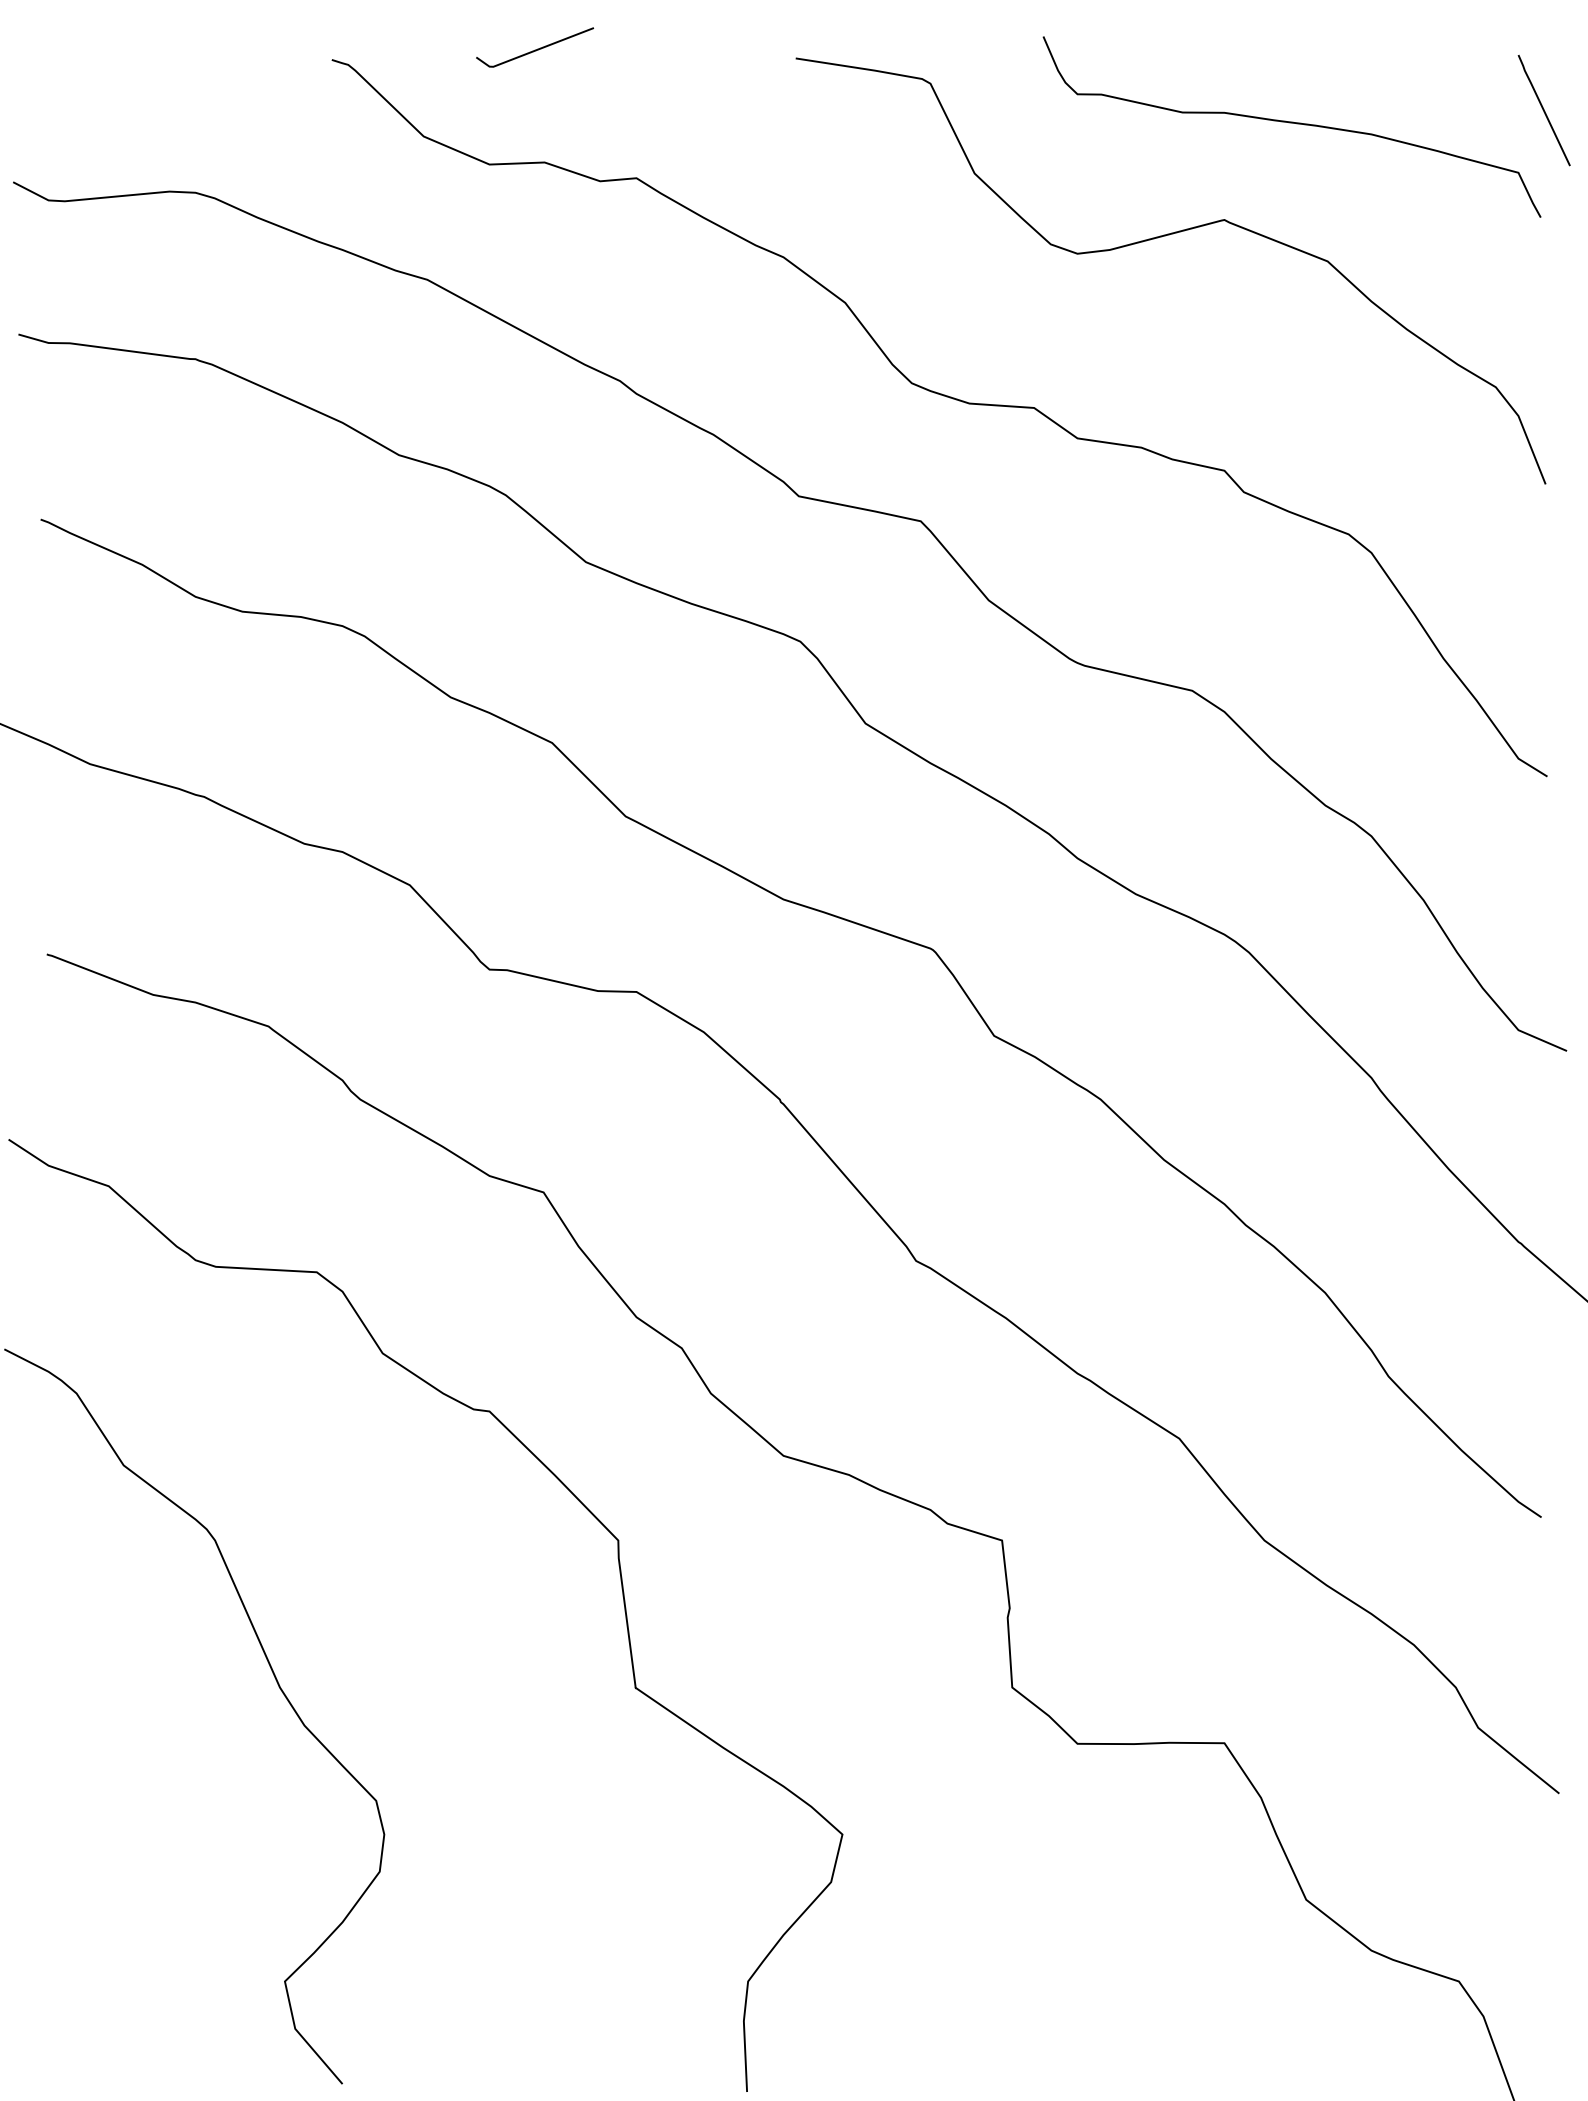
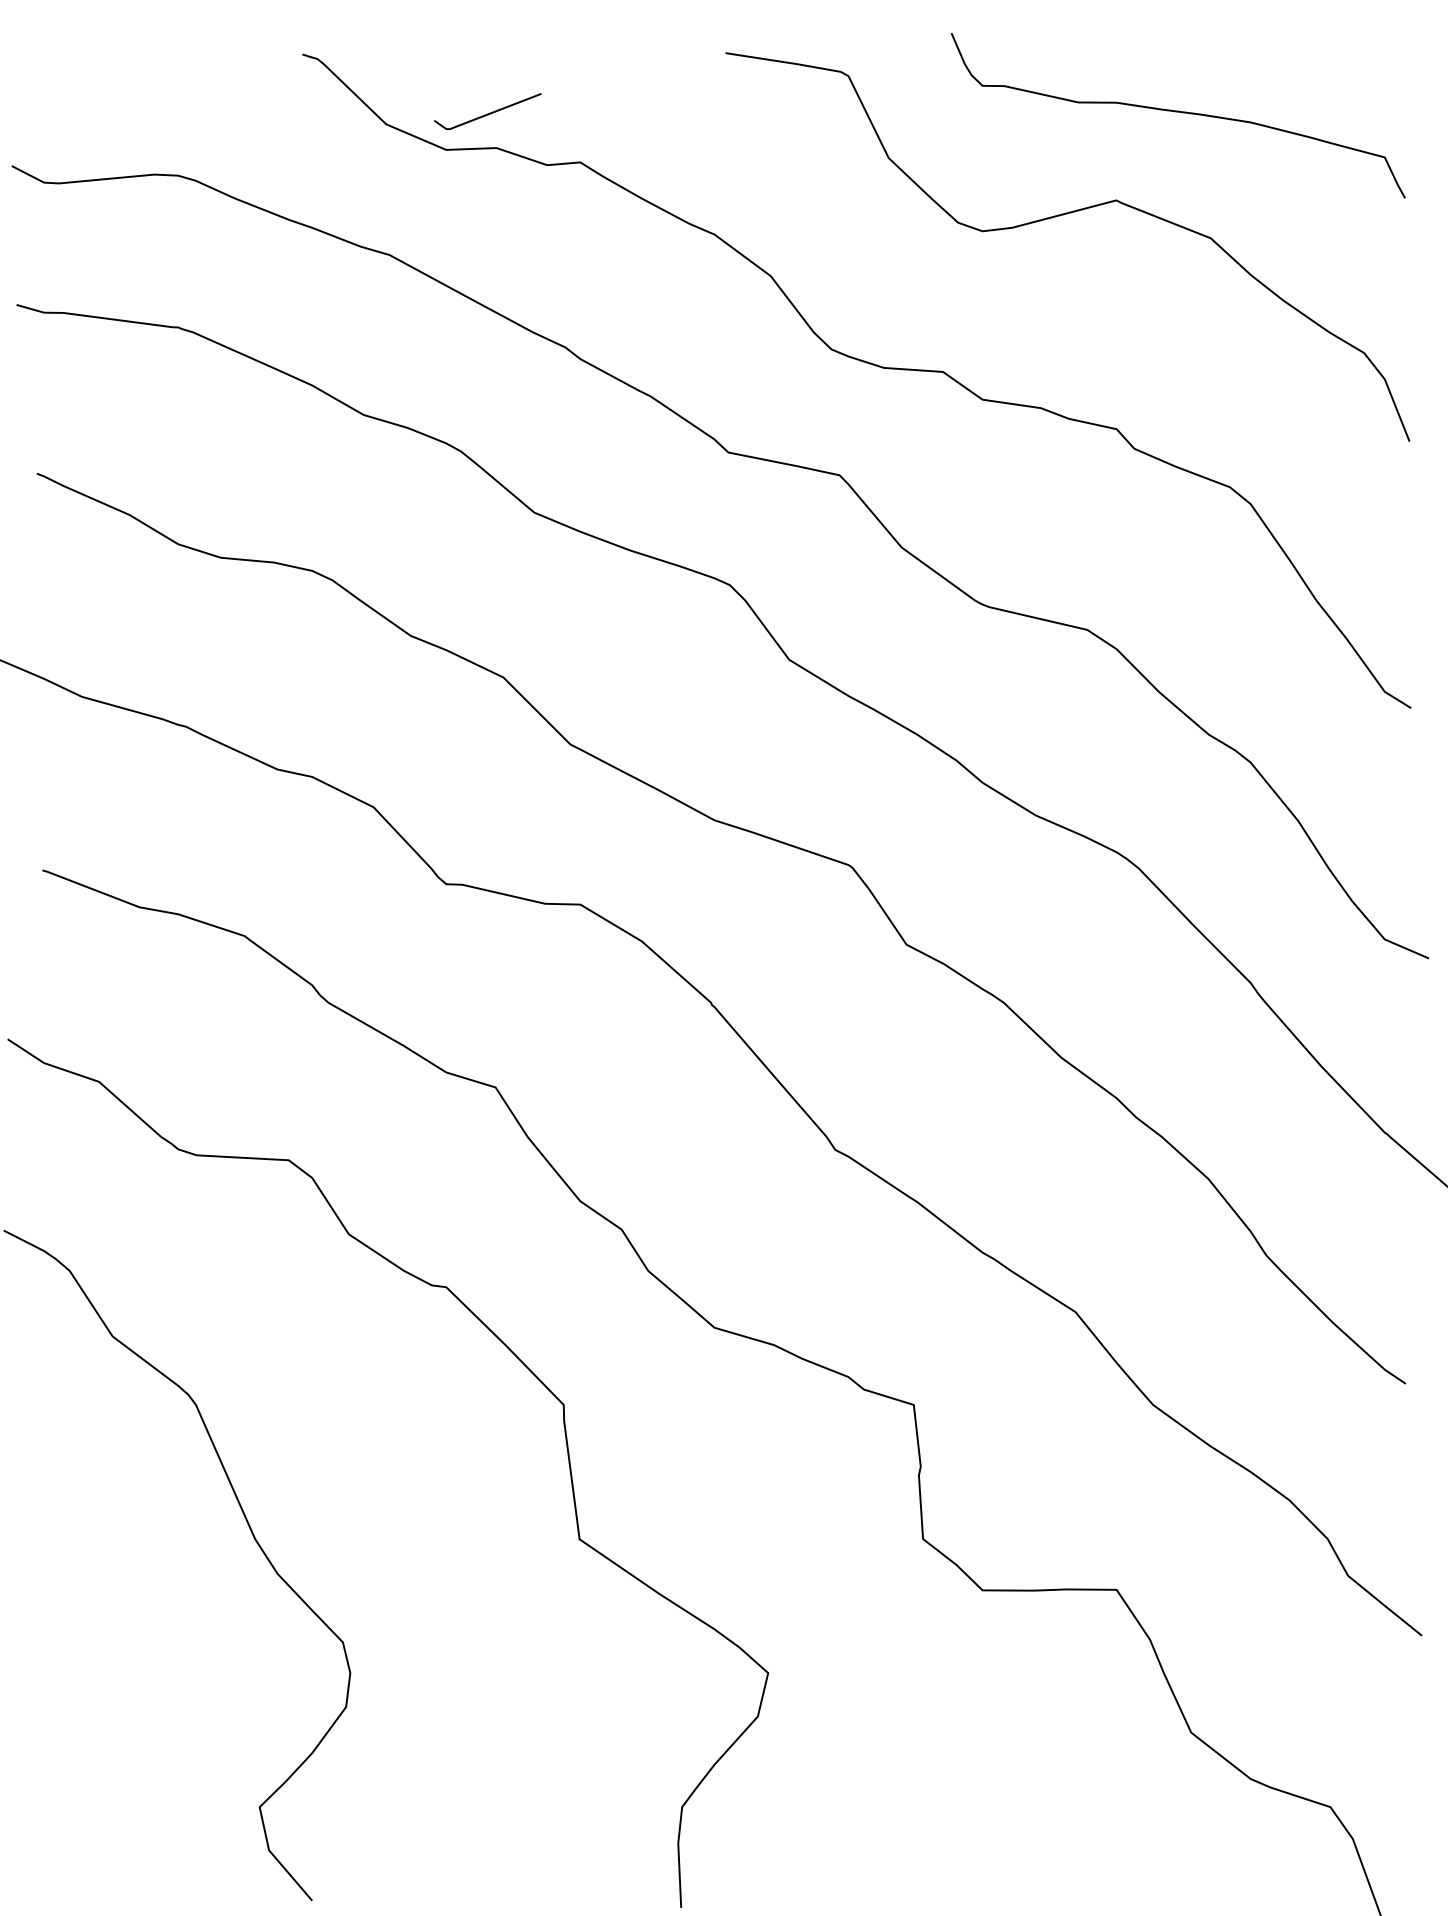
line: (535, 49) -> (488, 113), moved
line: (1543, 110) -> (1407, 100), removed

